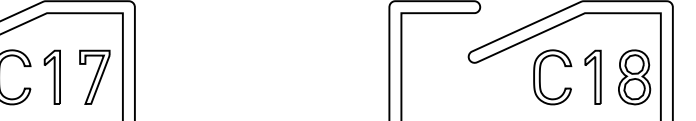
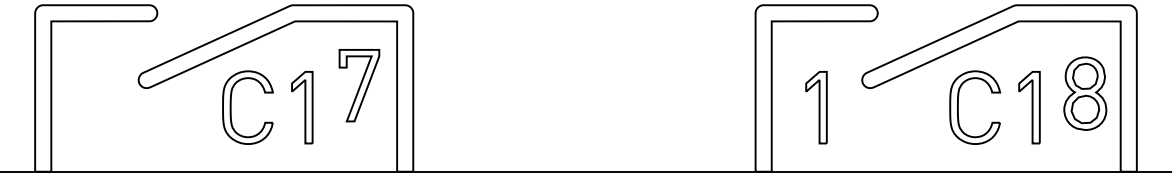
part: (94, 77) -> (359, 85), moved
part: (434, 77) -> (816, 107), added
part: (634, 77) -> (1085, 93), moved

